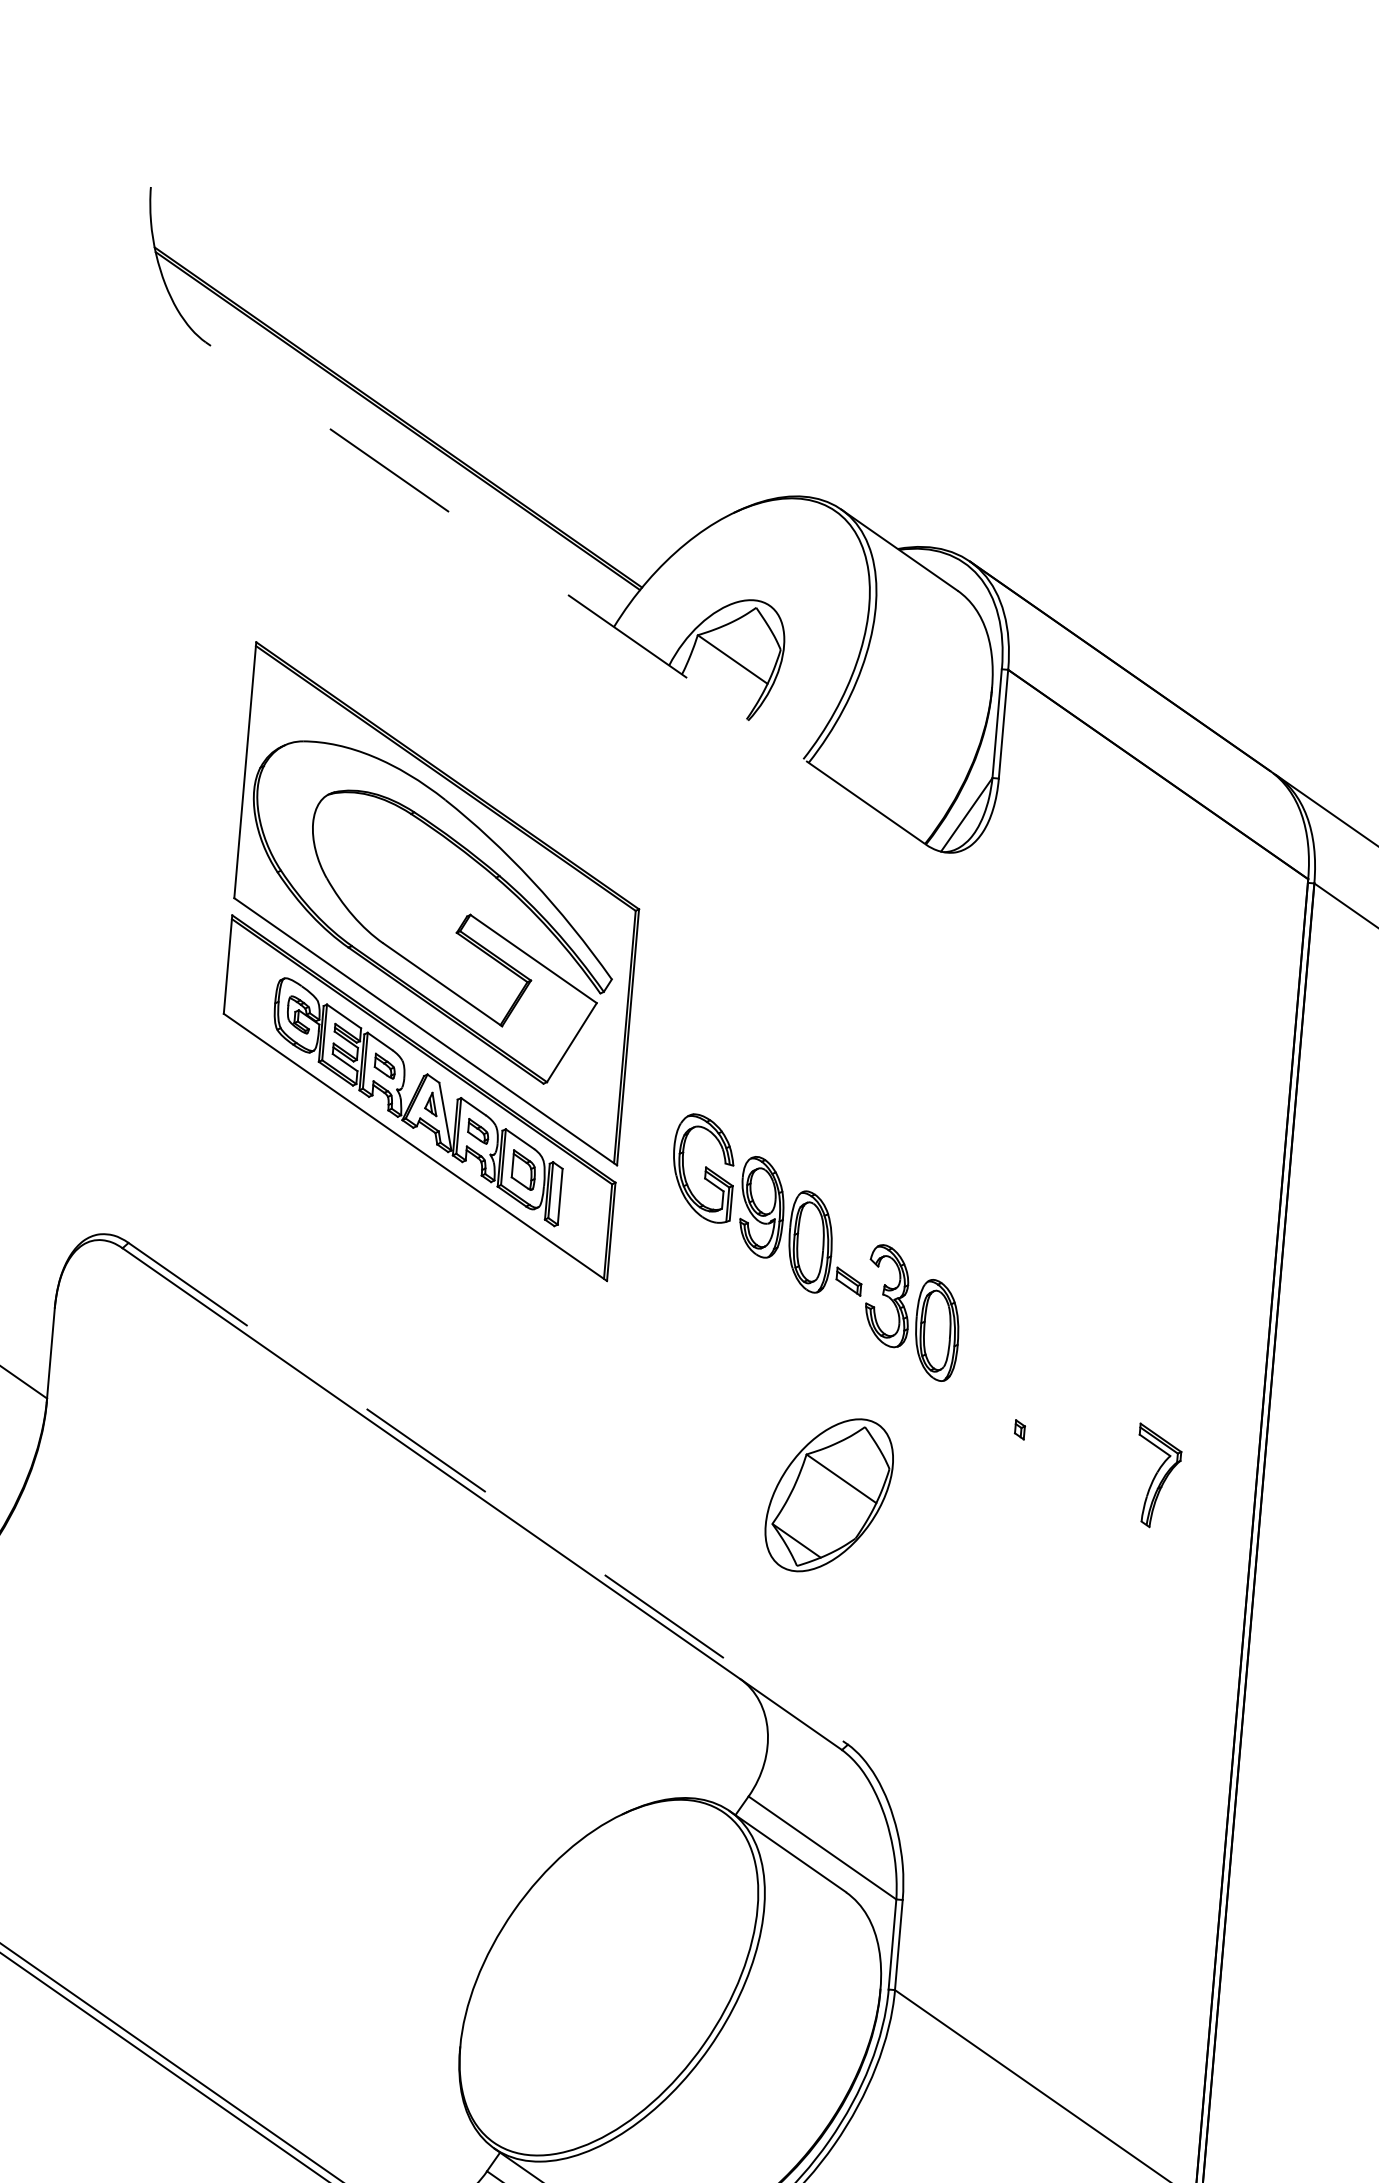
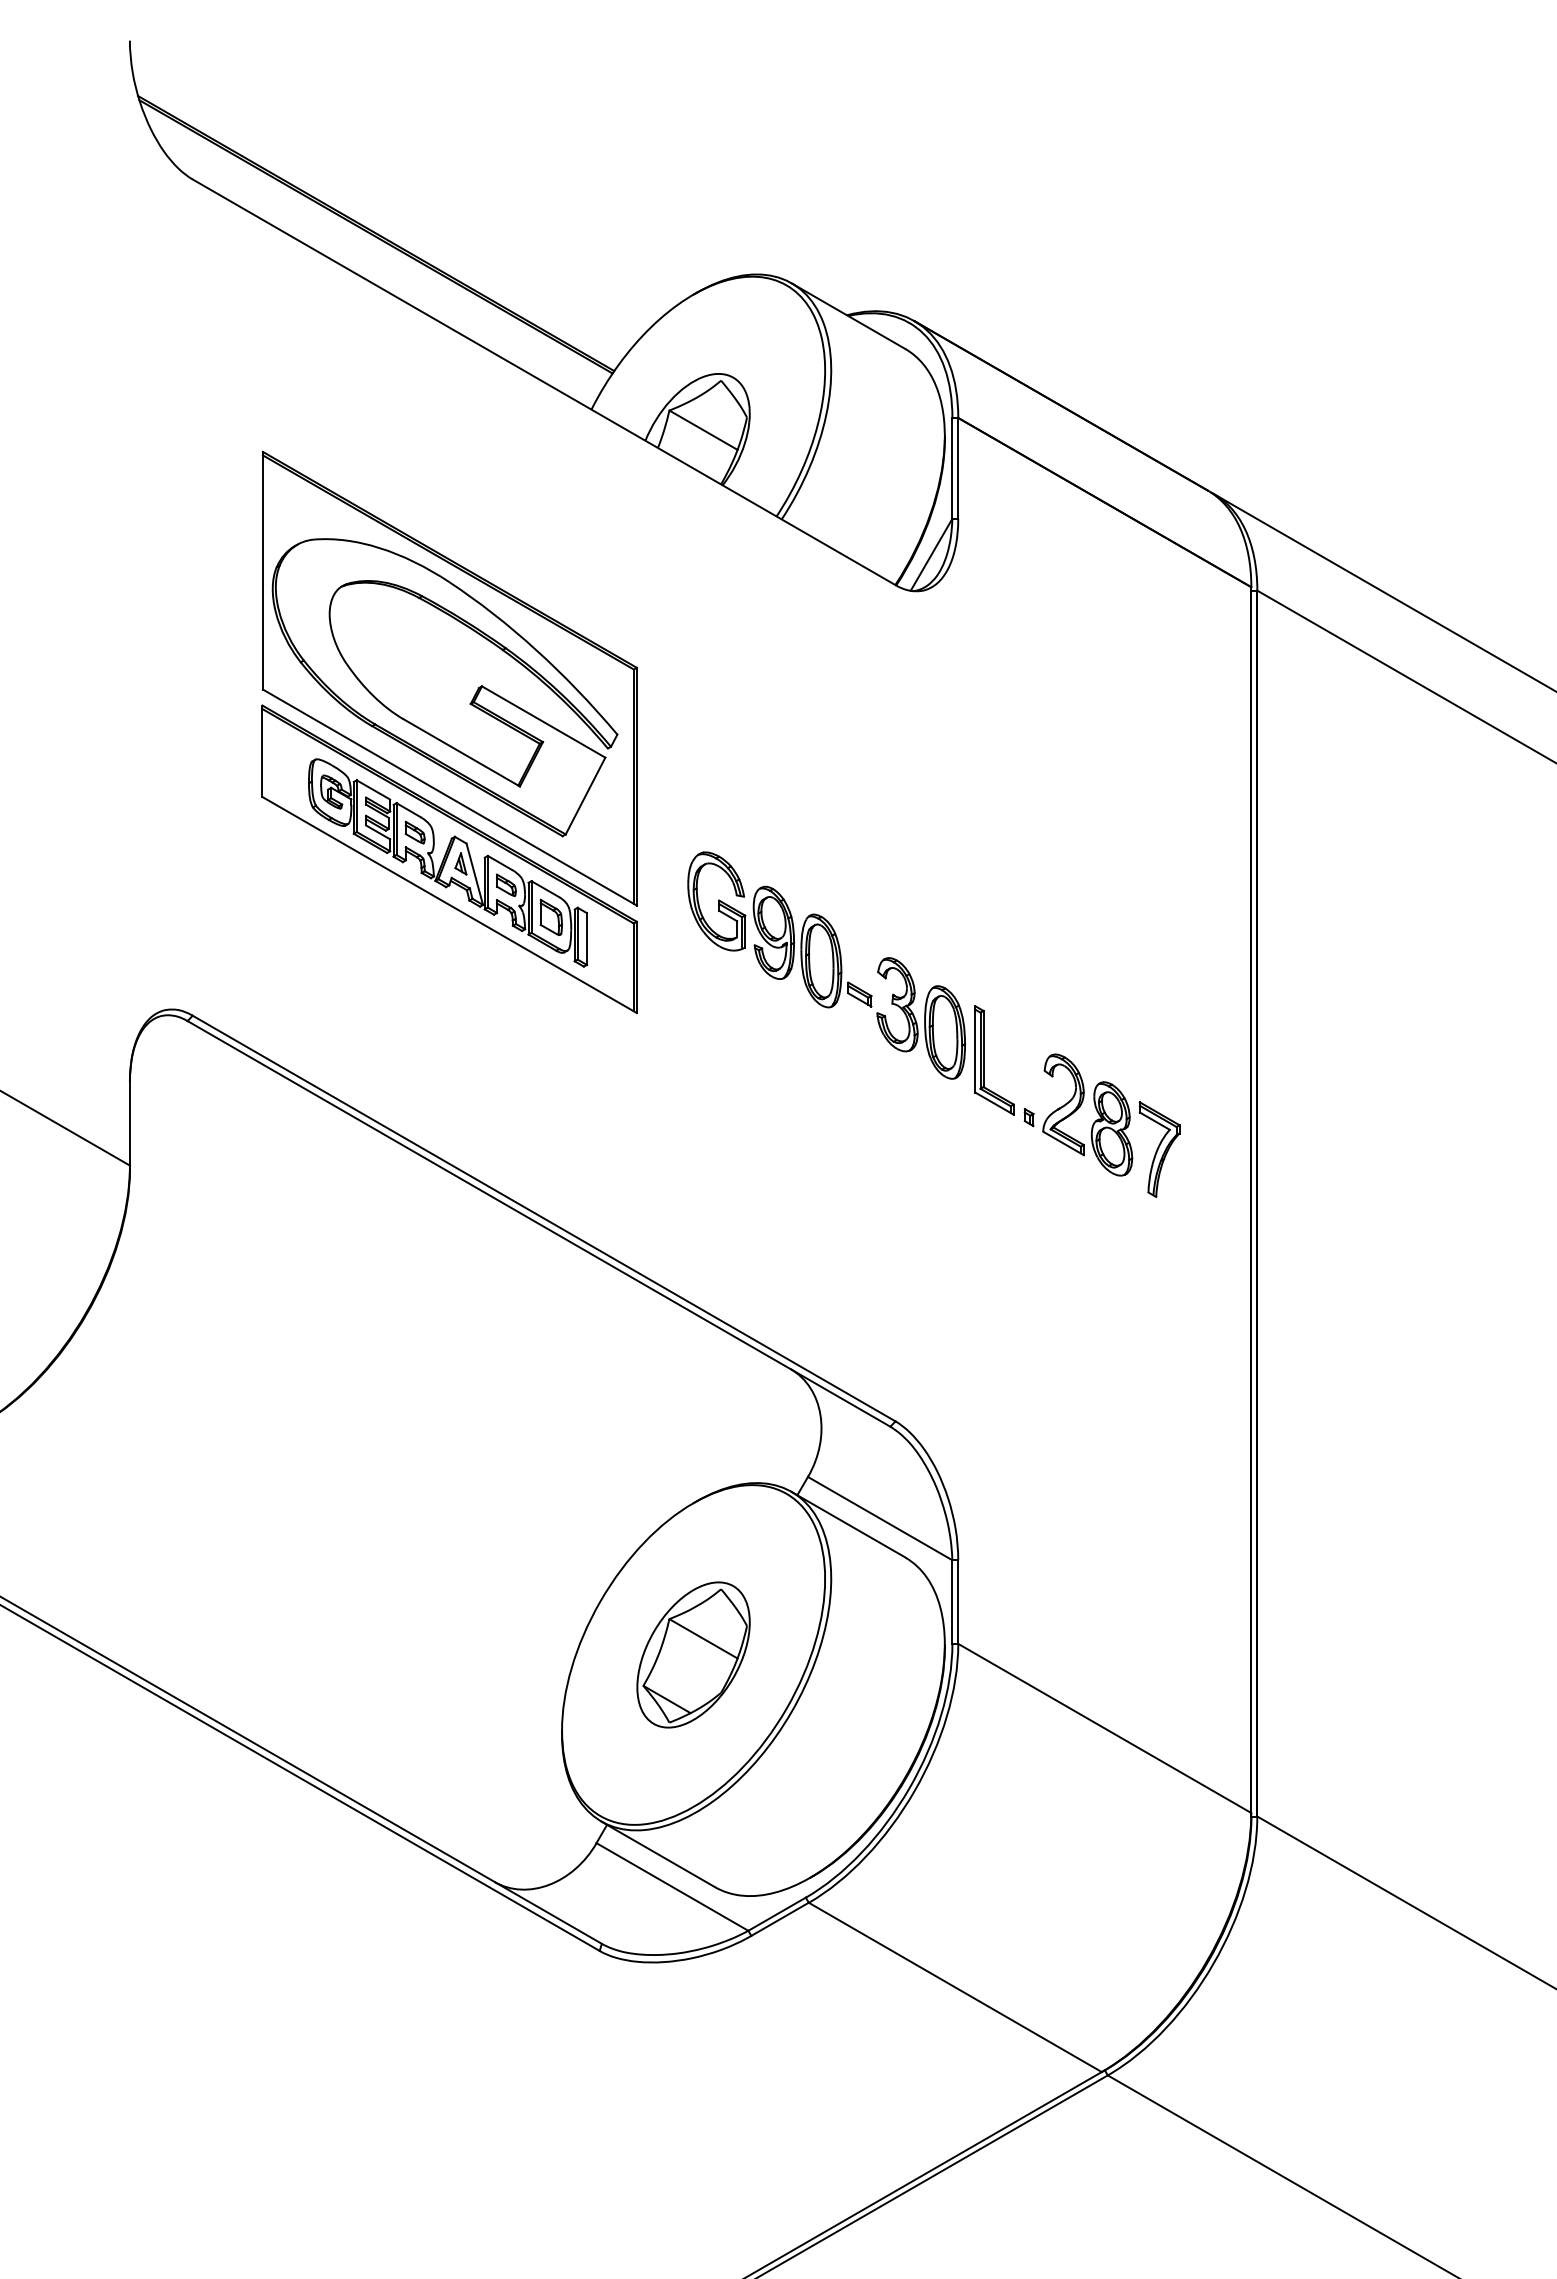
line: (565, 593) -> (544, 382), dashed -> solid
part: (977, 1364) -> (984, 1060), added
part: (1092, 1427) -> (1095, 1109), added
line: (488, 1493) -> (544, 1218), dashed -> solid
part: (829, 1494) -> (693, 1654), moved

